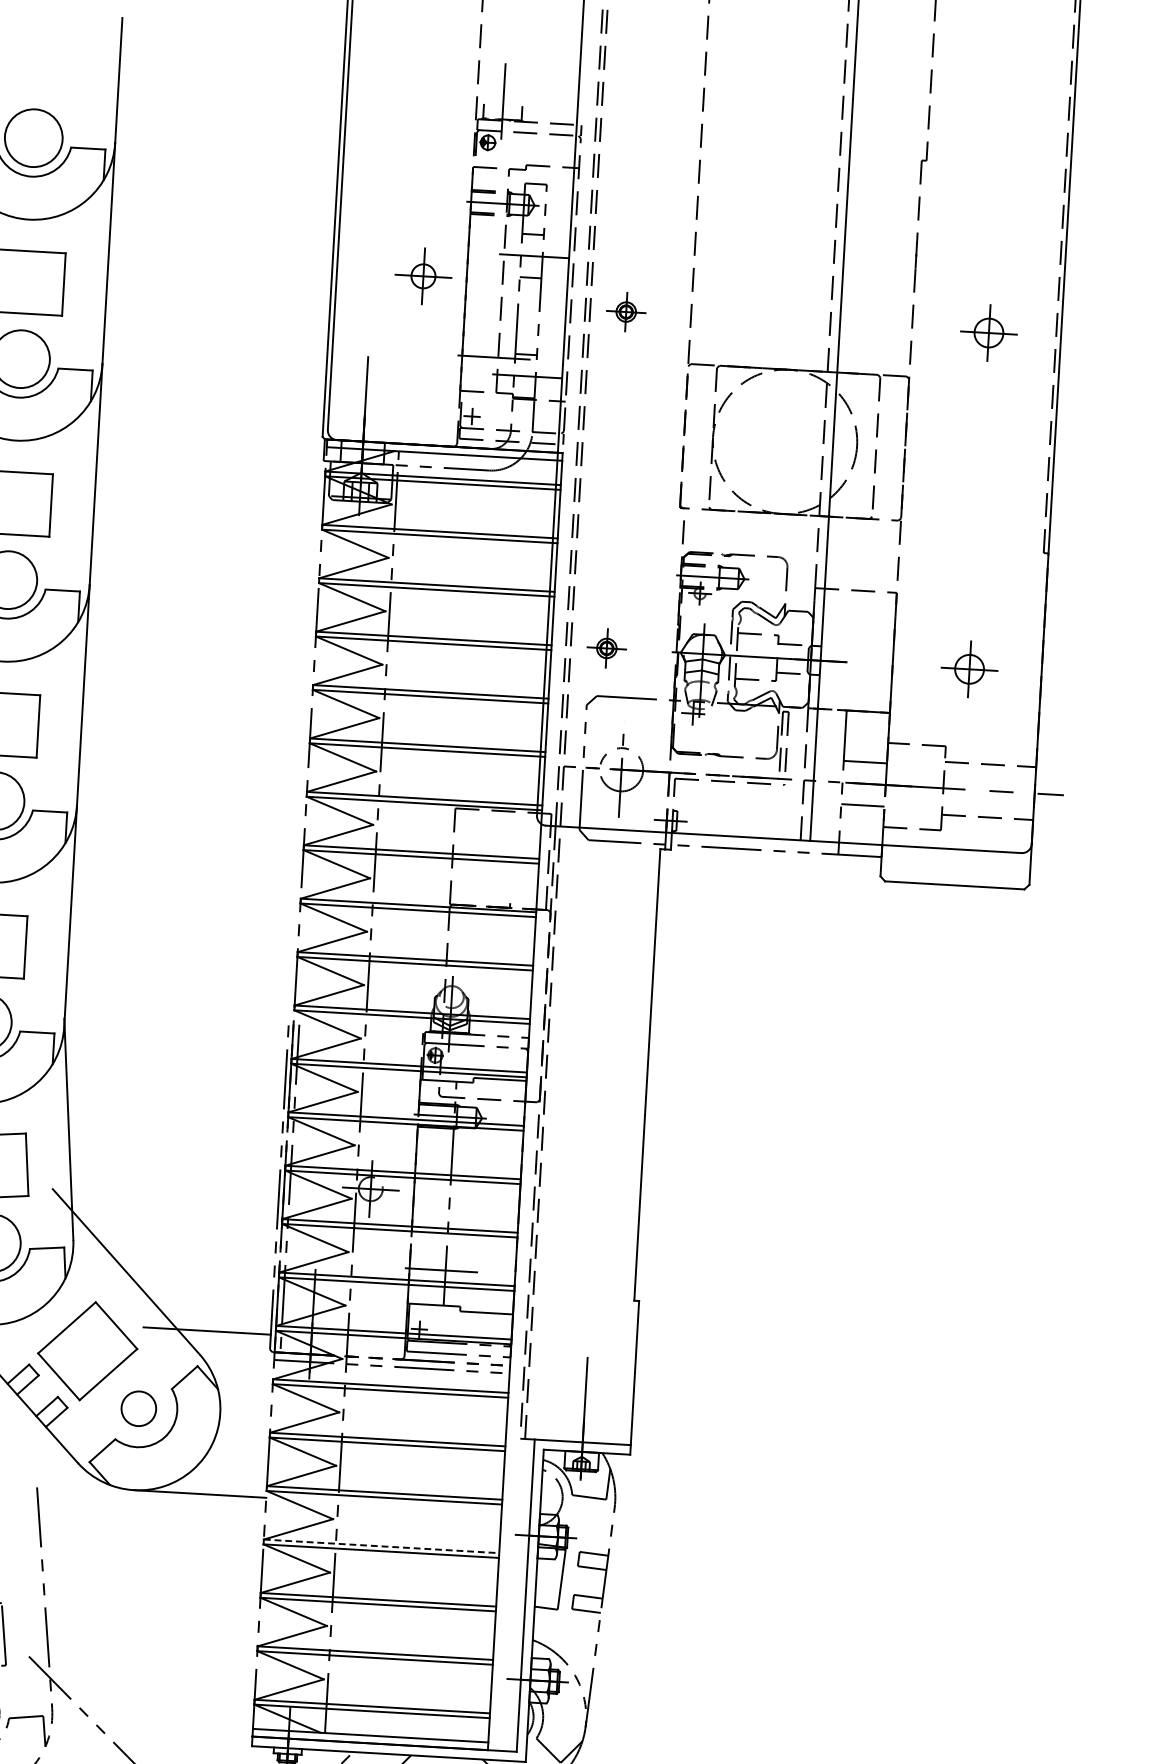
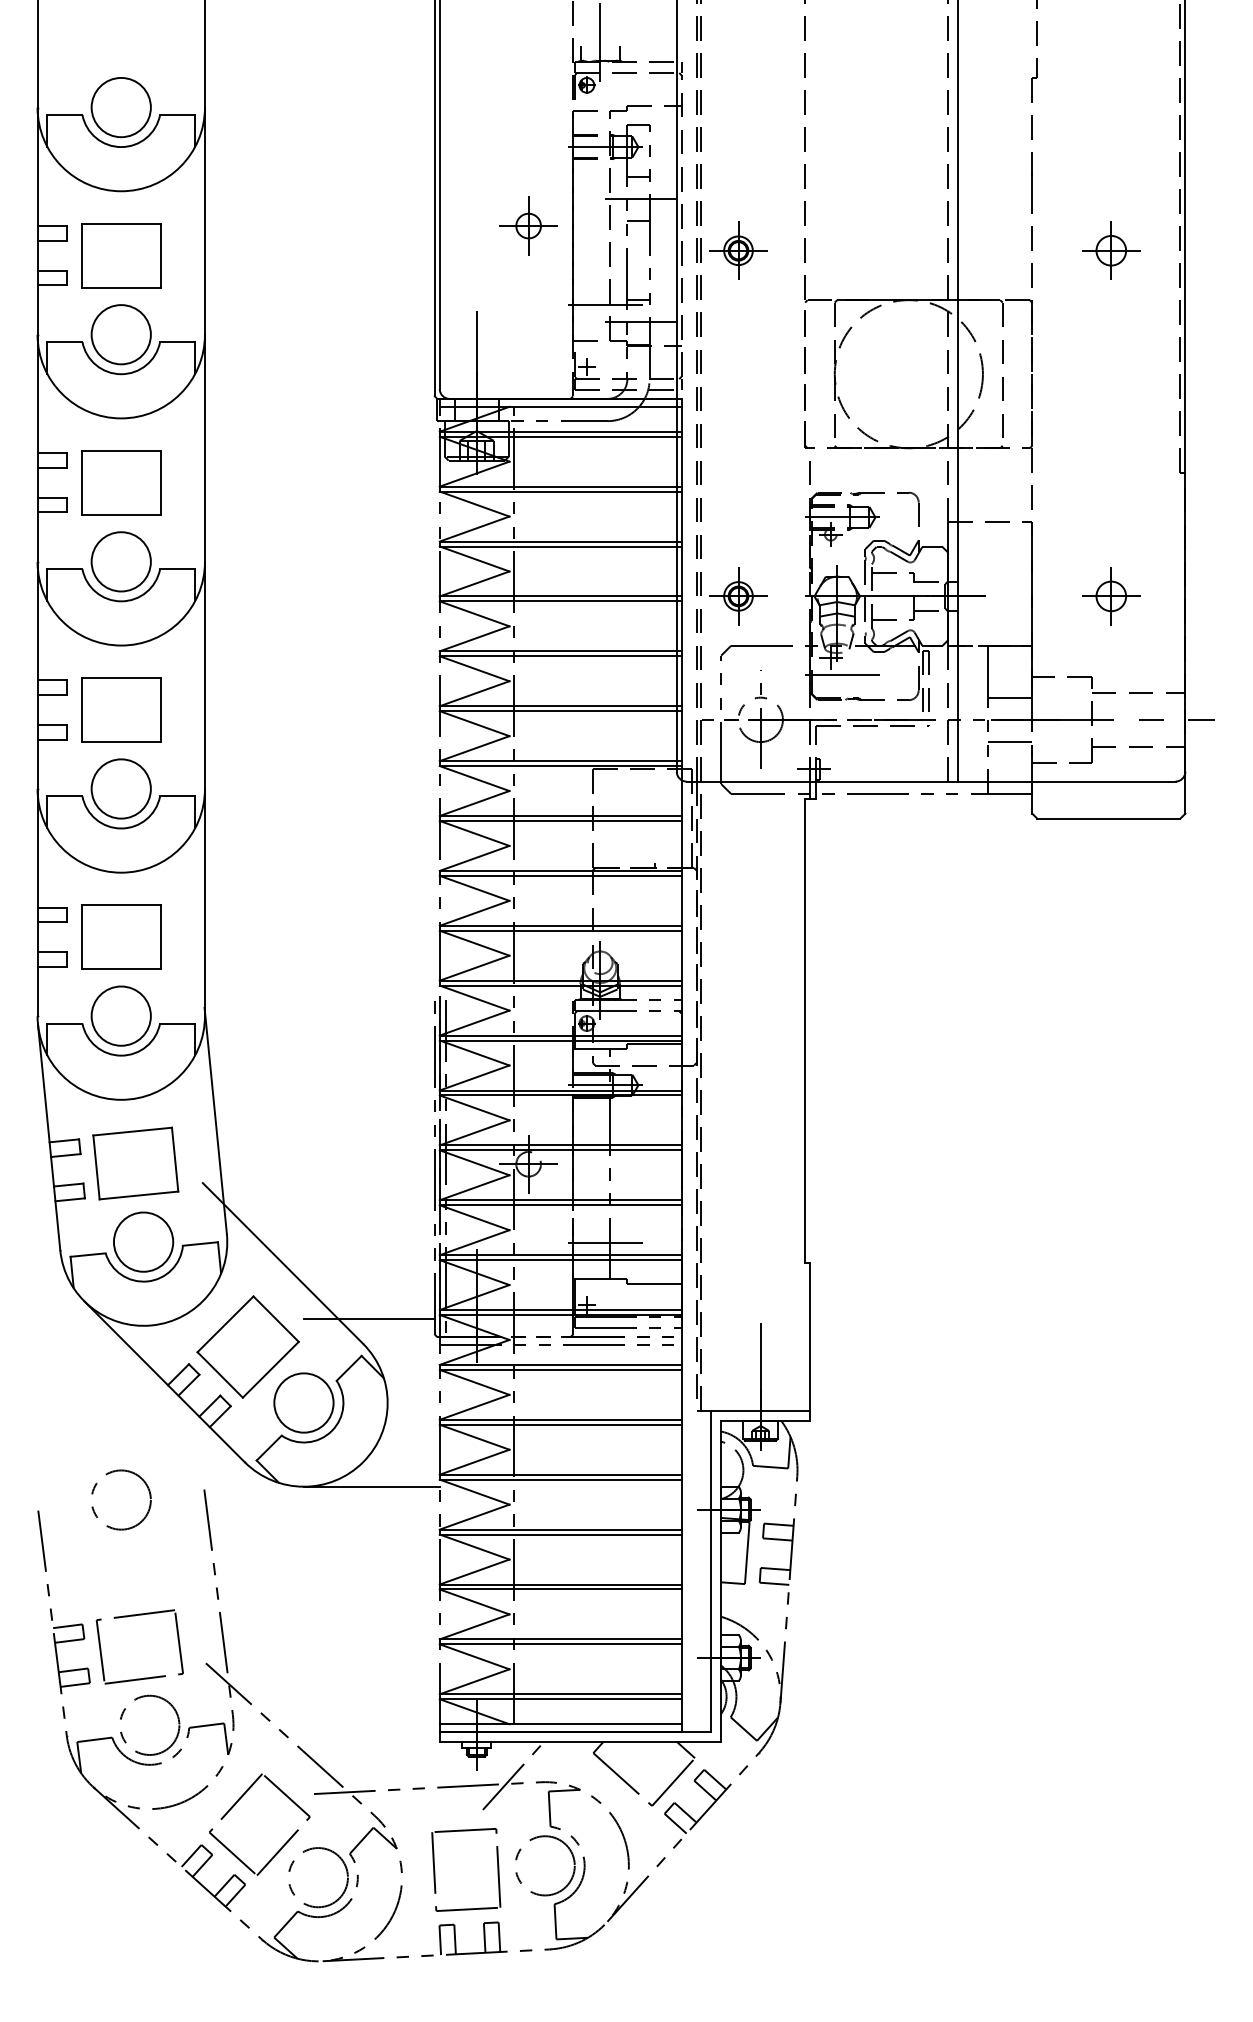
part: (626, 311) -> (738, 250), size x1.43
part: (606, 648) -> (738, 596), size x1.43
line: (703, 731) -> (842, 675), added
circle: (138, 1408) -> (303, 1402), size x1.67
line: (381, 1546) -> (560, 1529), dashed -> solid

